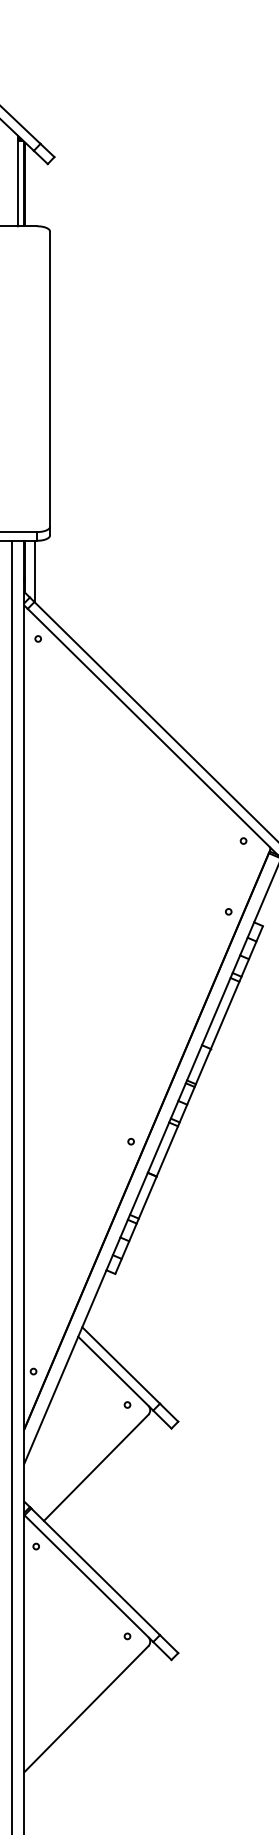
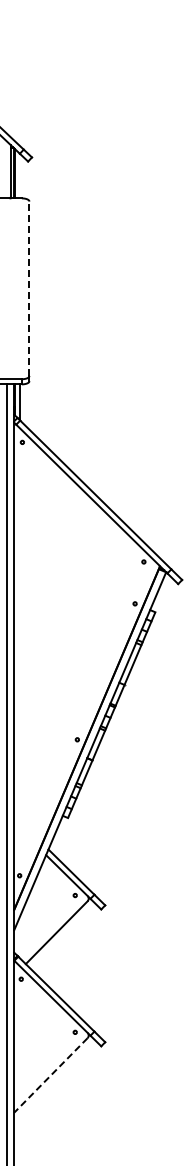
line: (50, 378) -> (29, 288), solid -> dashed
line: (85, 1709) -> (50, 1075), solid -> dashed

